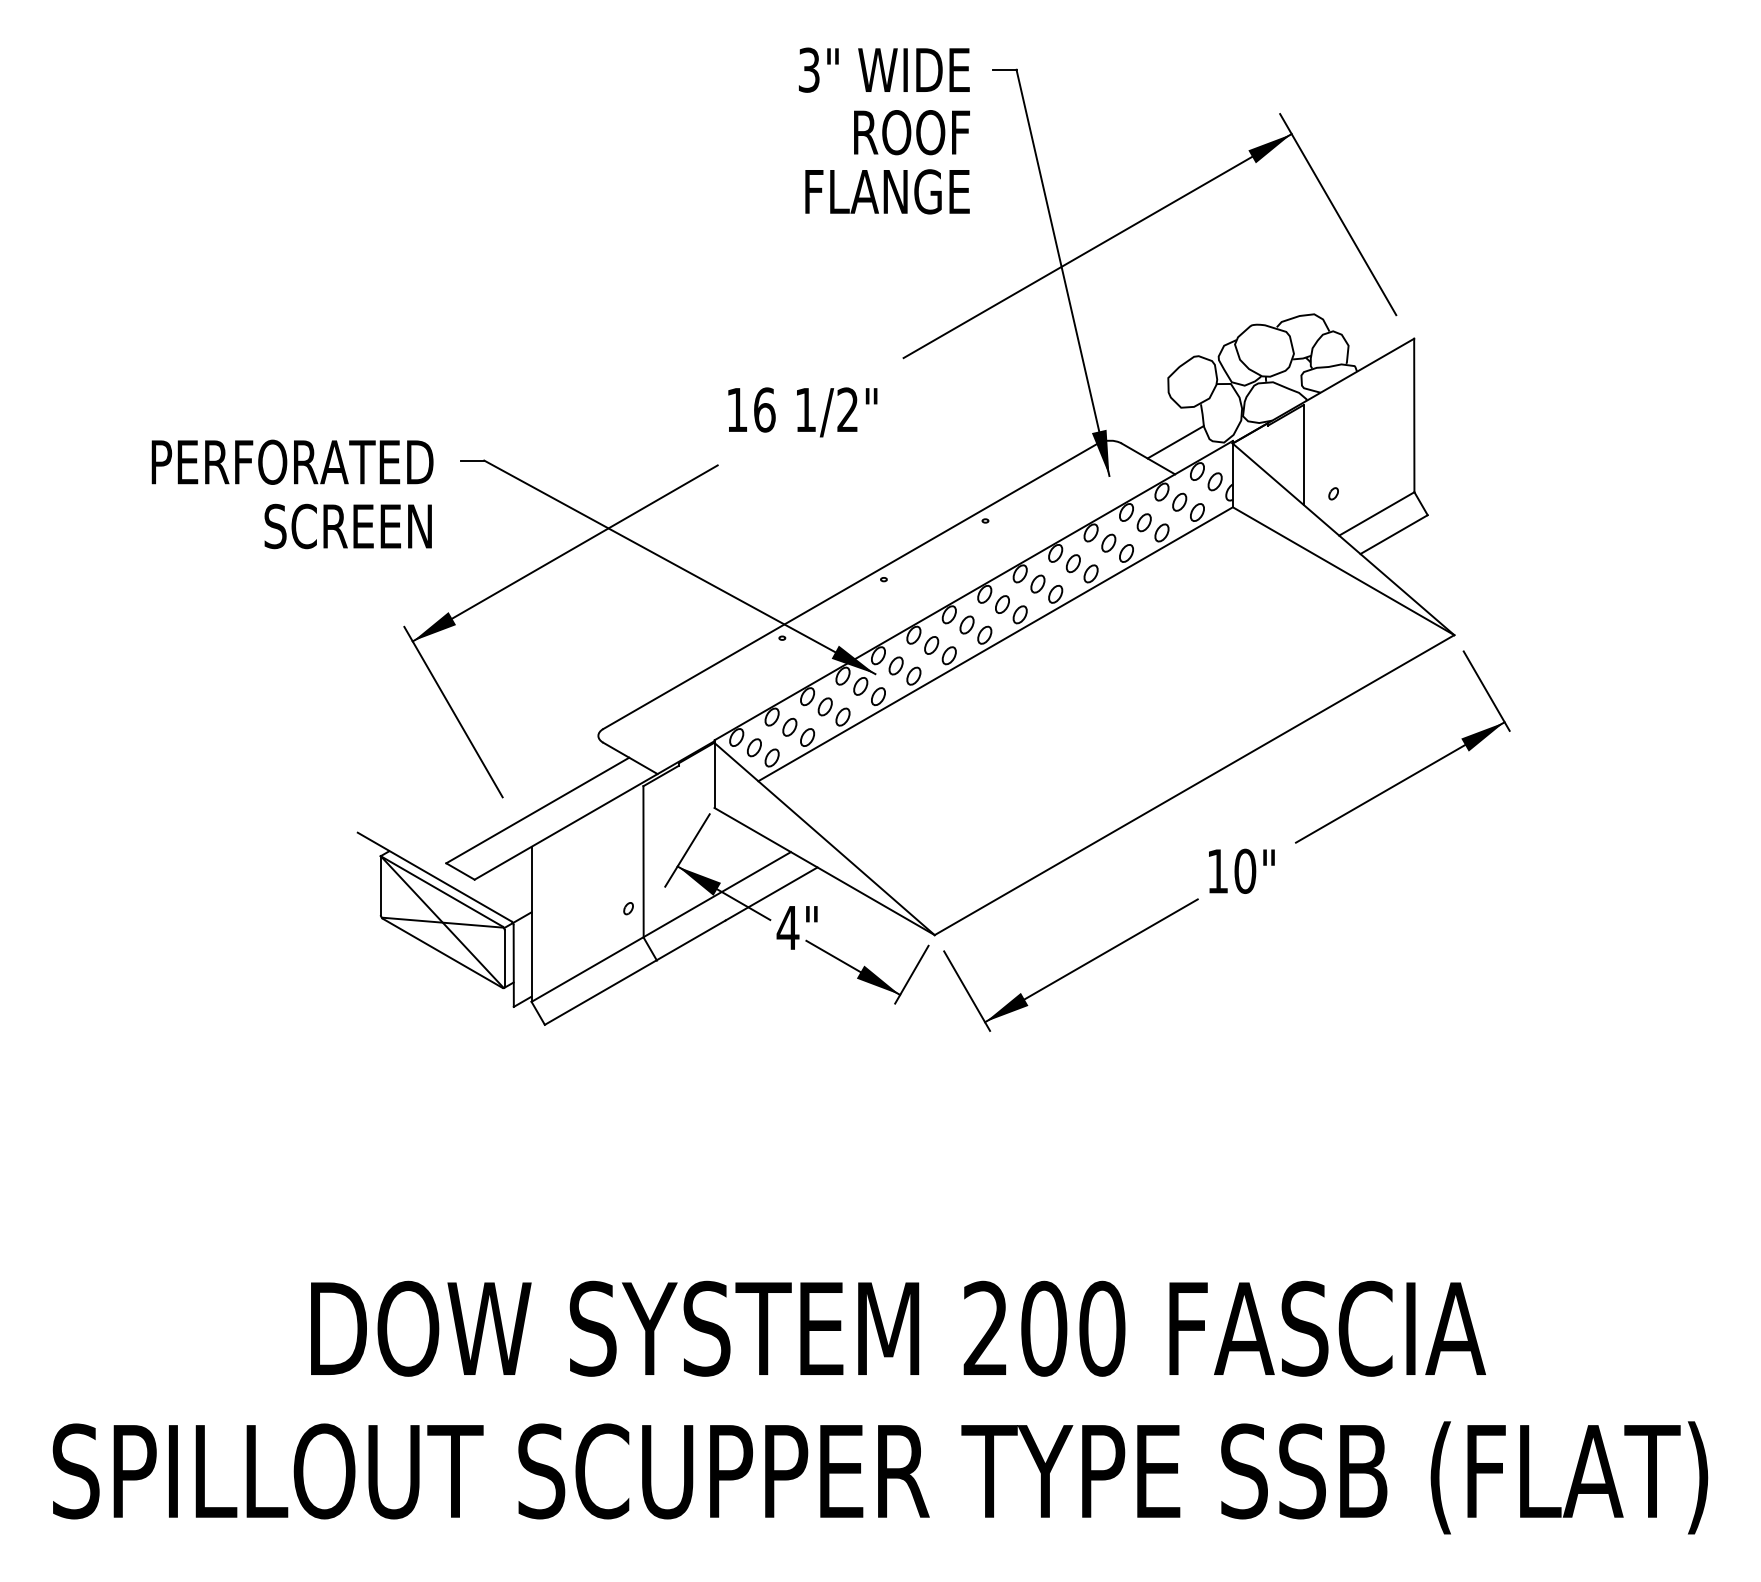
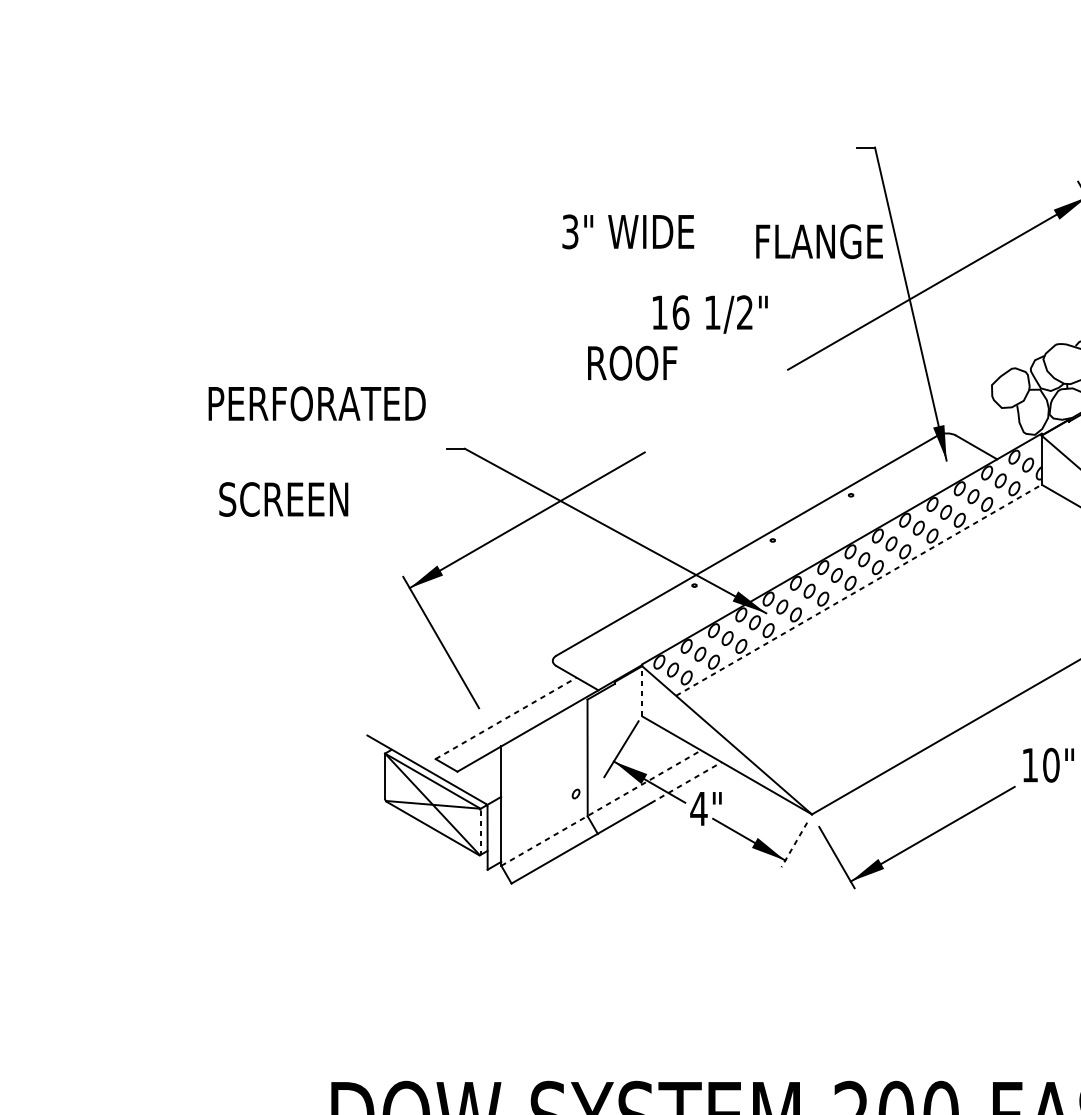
text: (884, 69) -> (628, 231), moved
text: (911, 132) -> (632, 363), moved
text: (887, 191) -> (819, 241), moved
text: (802, 412) -> (710, 314), moved
line: (1175, 442) -> (997, 434), removed
text: (292, 461) -> (317, 403), moved
text: (347, 526) -> (283, 499), moved
line: (995, 644) -> (858, 590), solid -> dashed
line: (714, 774) -> (642, 690), solid -> dashed
line: (537, 810) -> (505, 718), solid -> dashed
line: (772, 893) -> (686, 782), solid -> dashed
line: (661, 926) -> (601, 807), solid -> dashed
line: (504, 958) -> (480, 832), solid -> dashed
line: (911, 975) -> (794, 845), solid -> dashed

